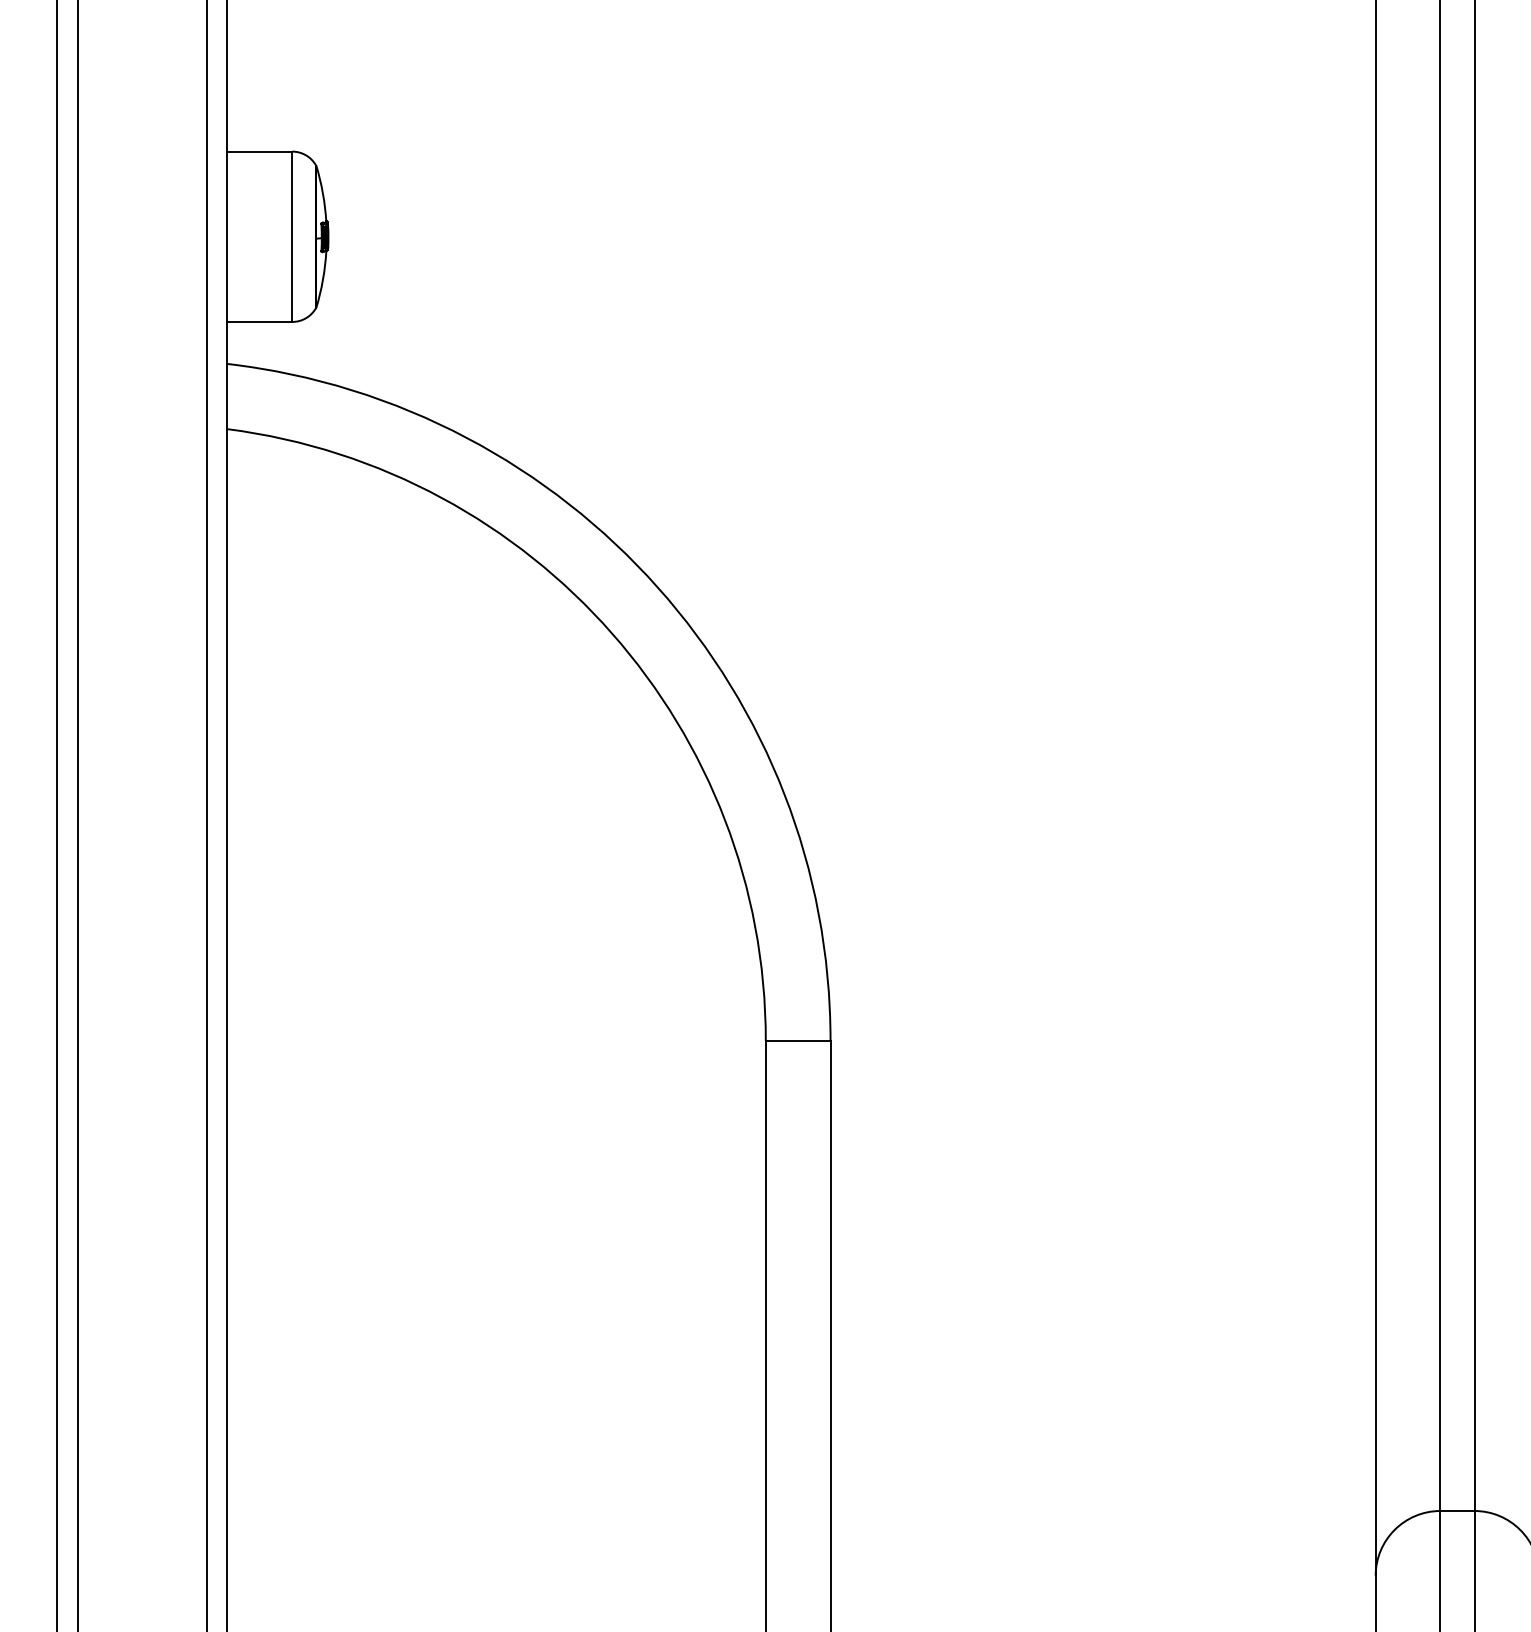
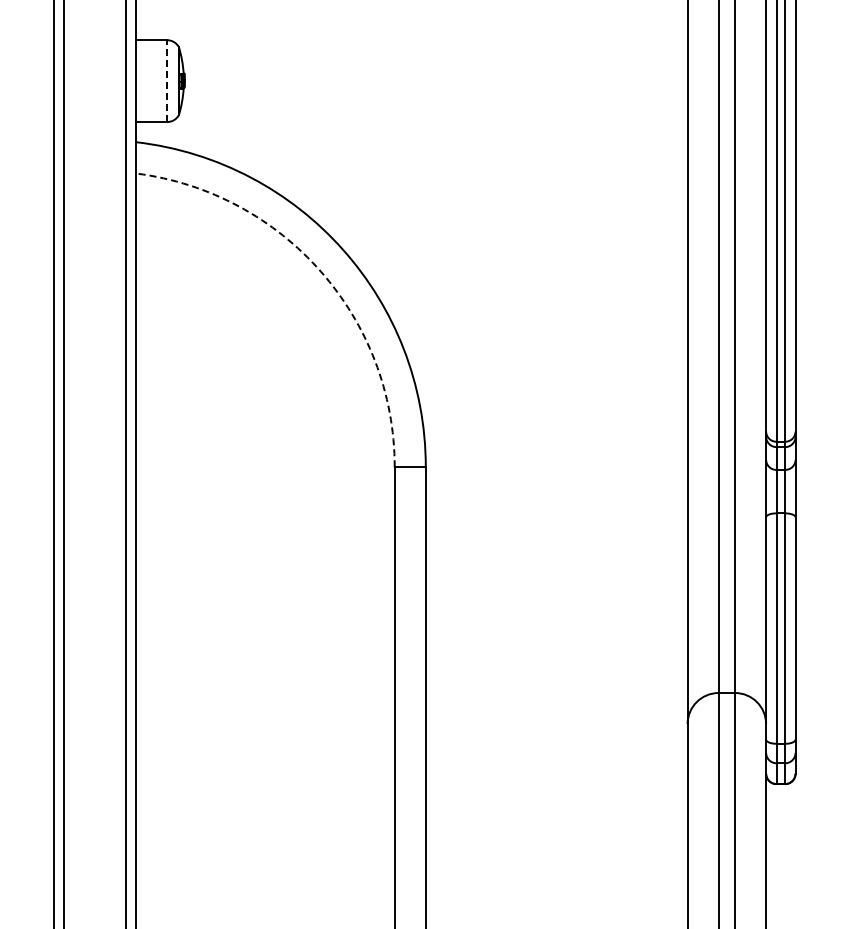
line: (292, 237) -> (167, 81), solid -> dashed
arc: (611, 633) -> (320, 271), solid -> dashed

